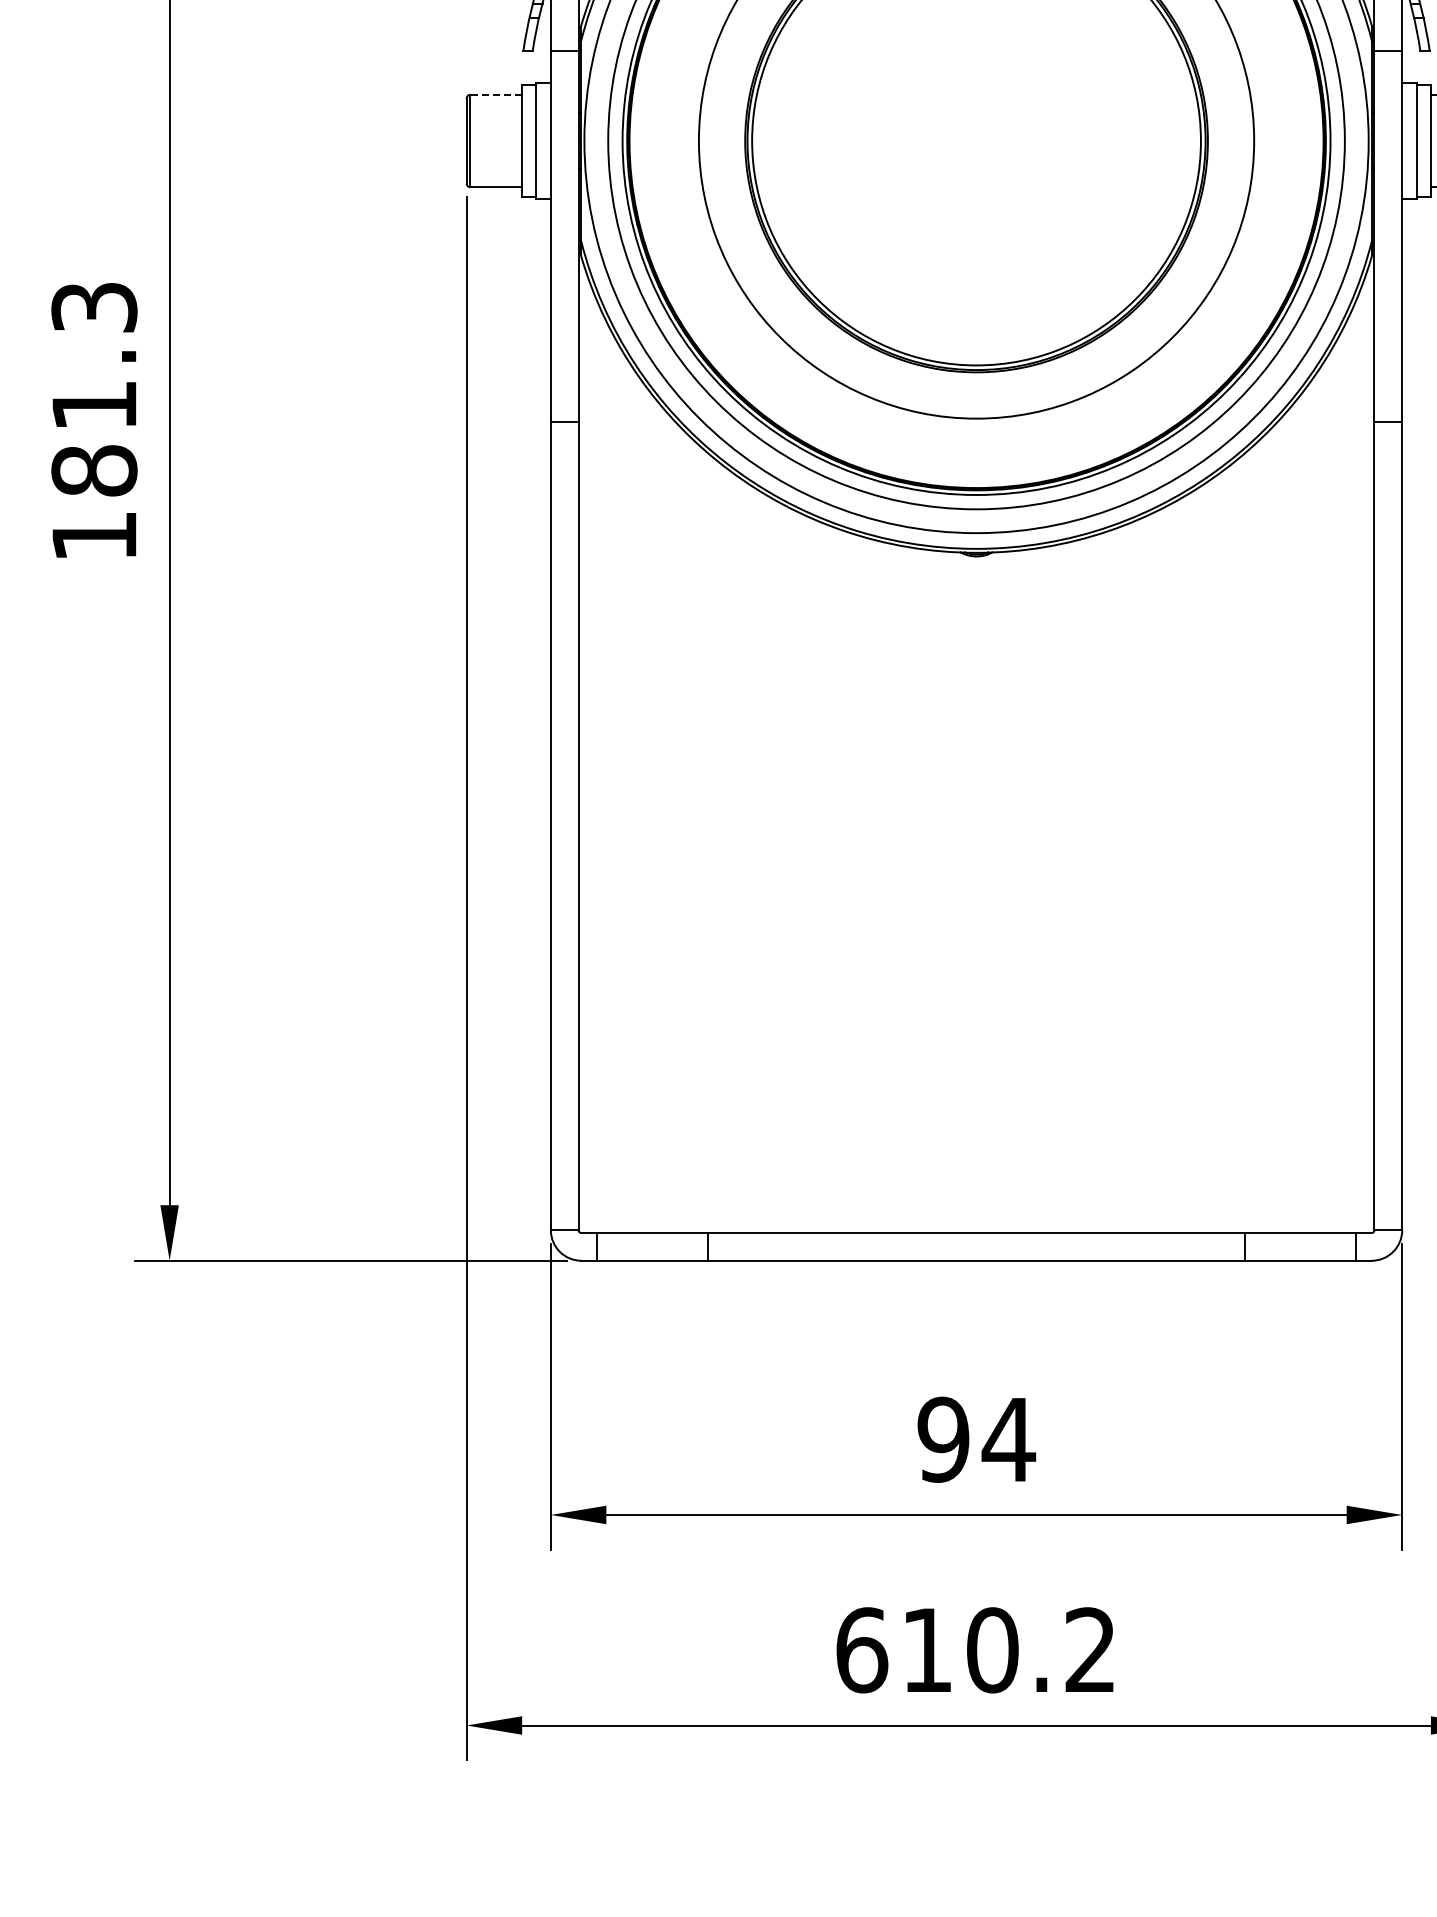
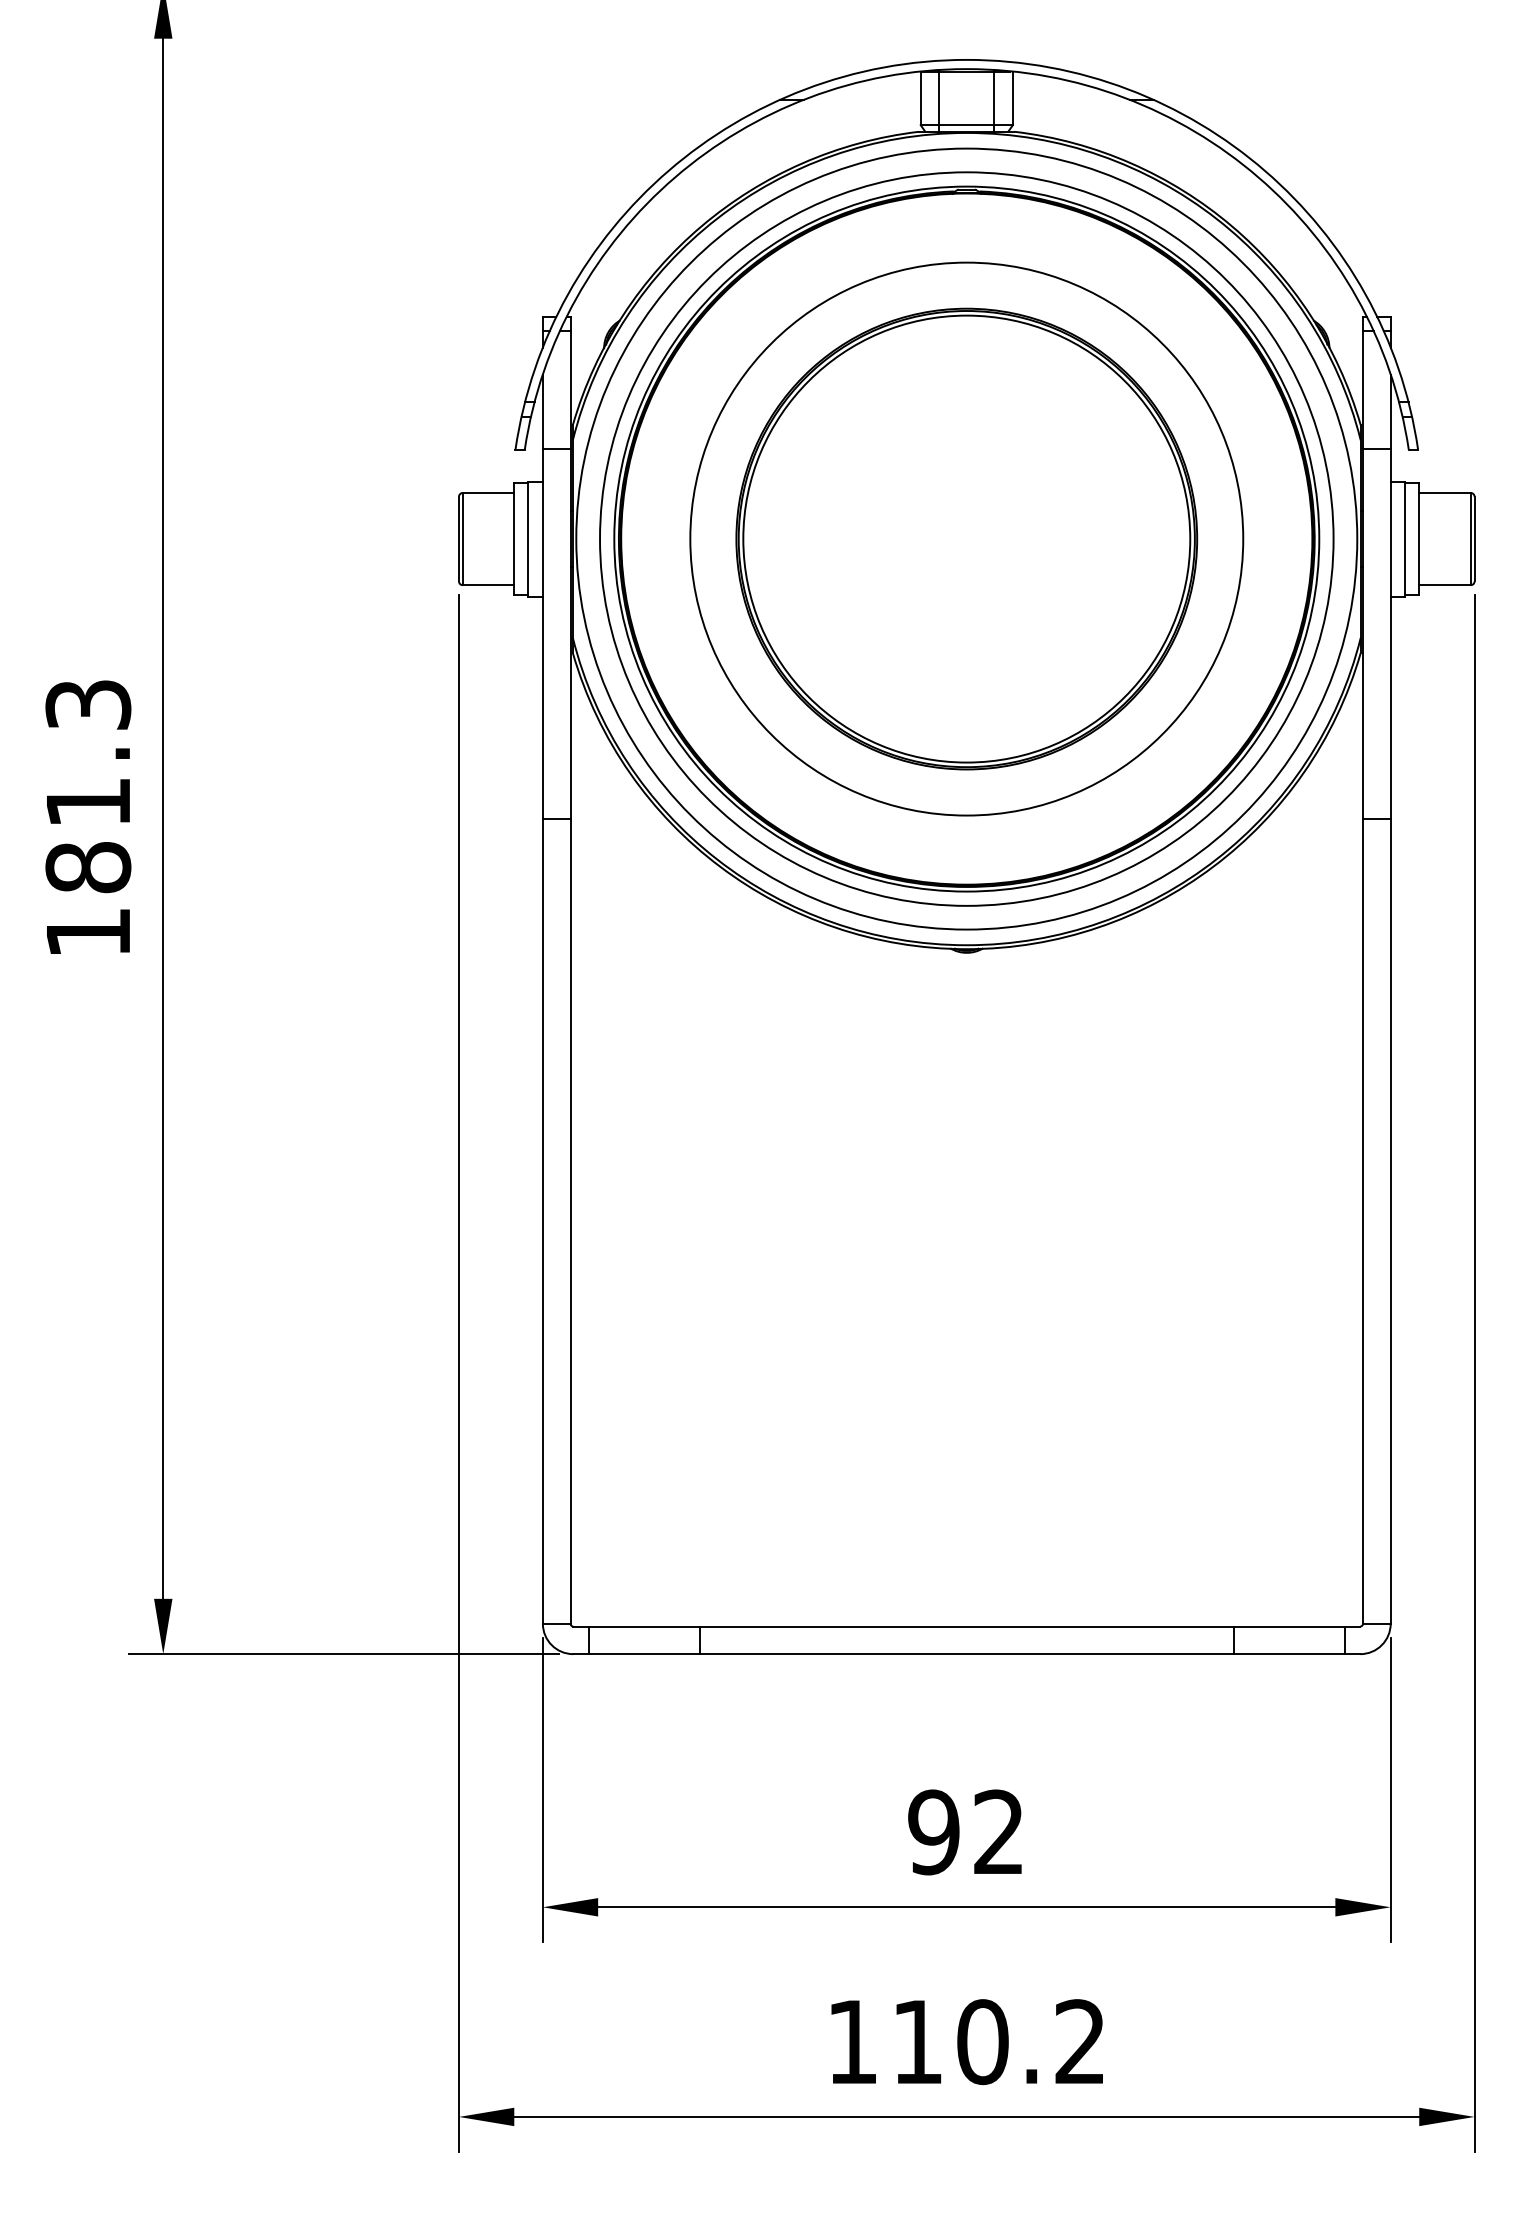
line: (496, 95) -> (488, 493), dashed -> solid
text: (1008, 1438) -> (998, 1831), 94 -> 92
text: (861, 1650) -> (852, 2042), 610.2 -> 110.2

